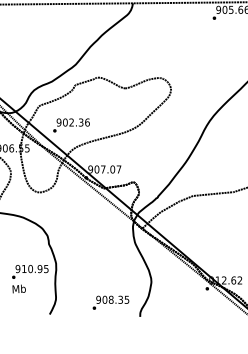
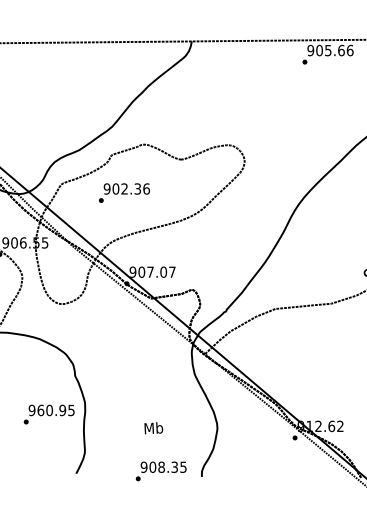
text: (70, 125) -> (123, 192), moved
text: (24, 269) -> (40, 410), 910.95 -> 960.95
text: (19, 289) -> (153, 428), moved
text: (110, 302) -> (160, 471), moved

